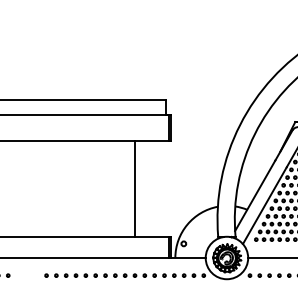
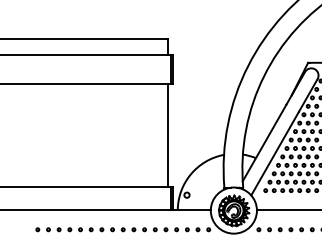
line: (135, 188) -> (168, 135), moved

